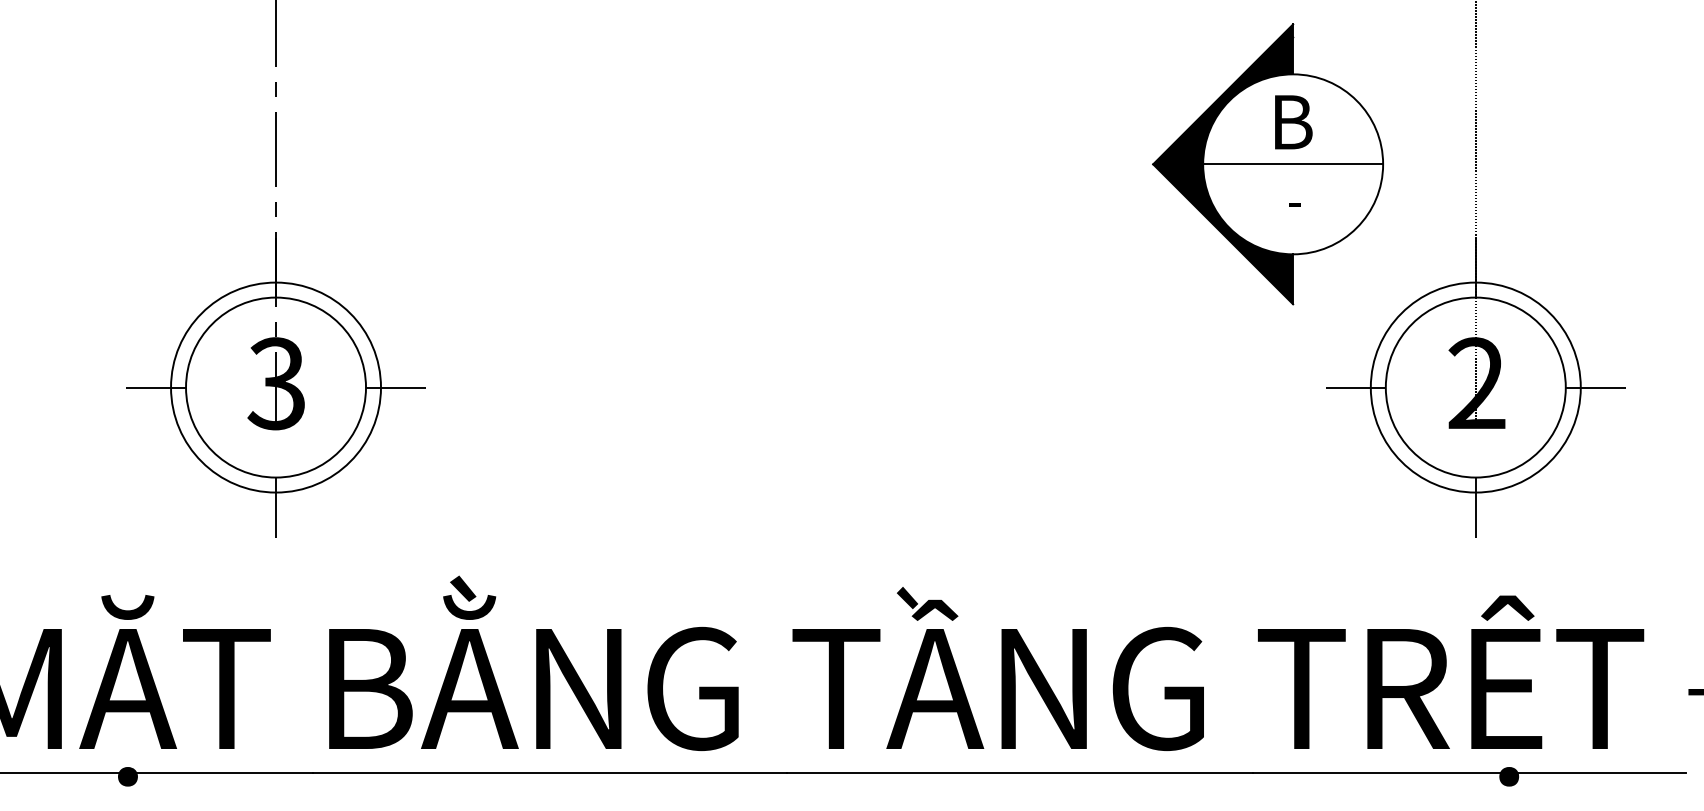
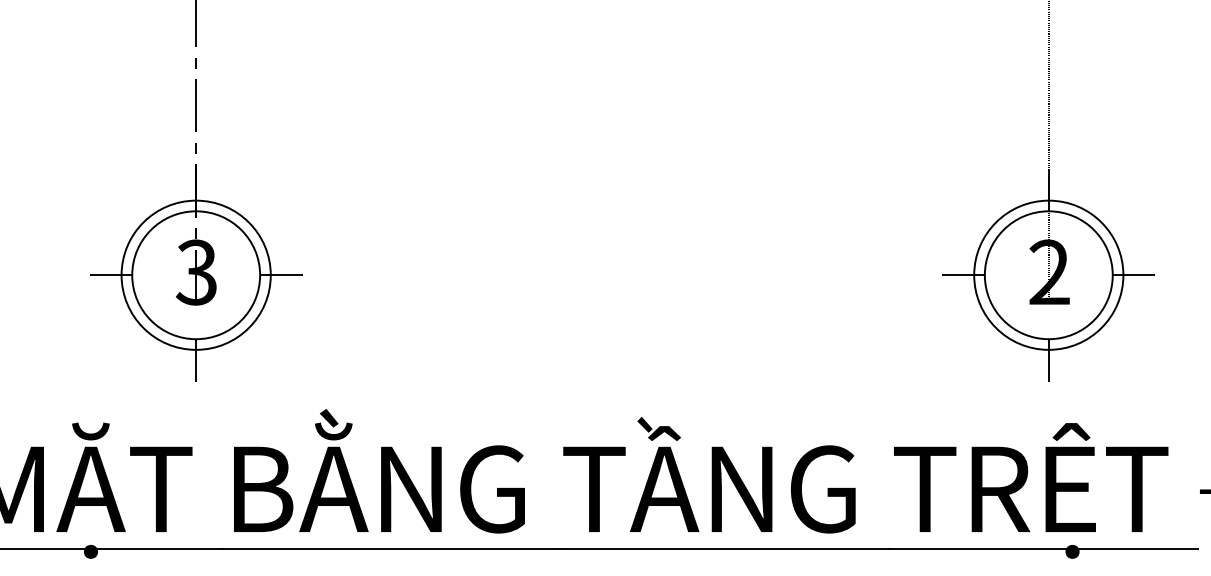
part: (1267, 164) -> (900, 116), removed

